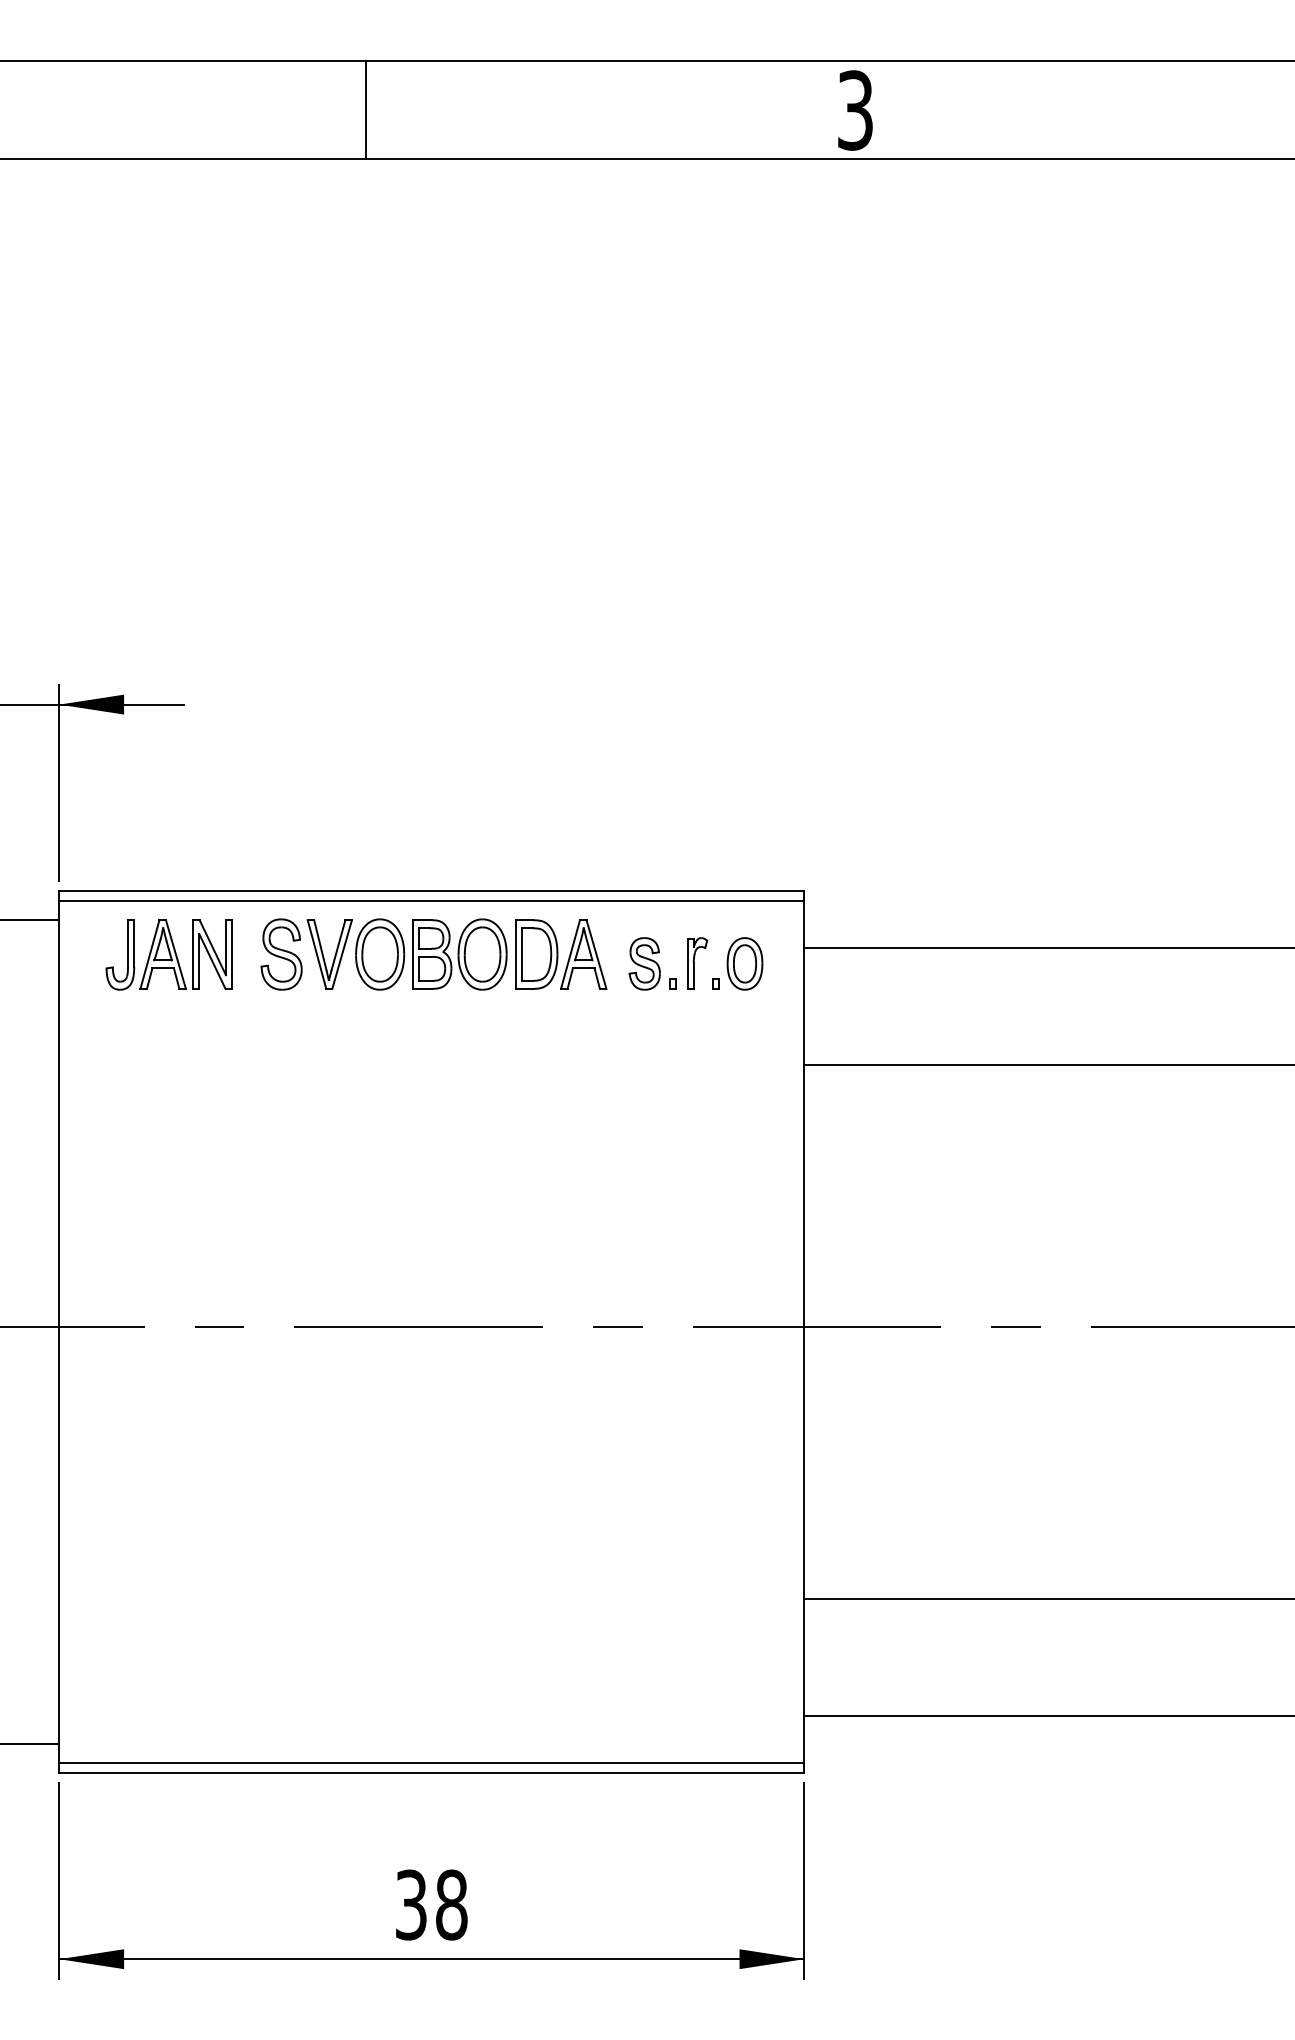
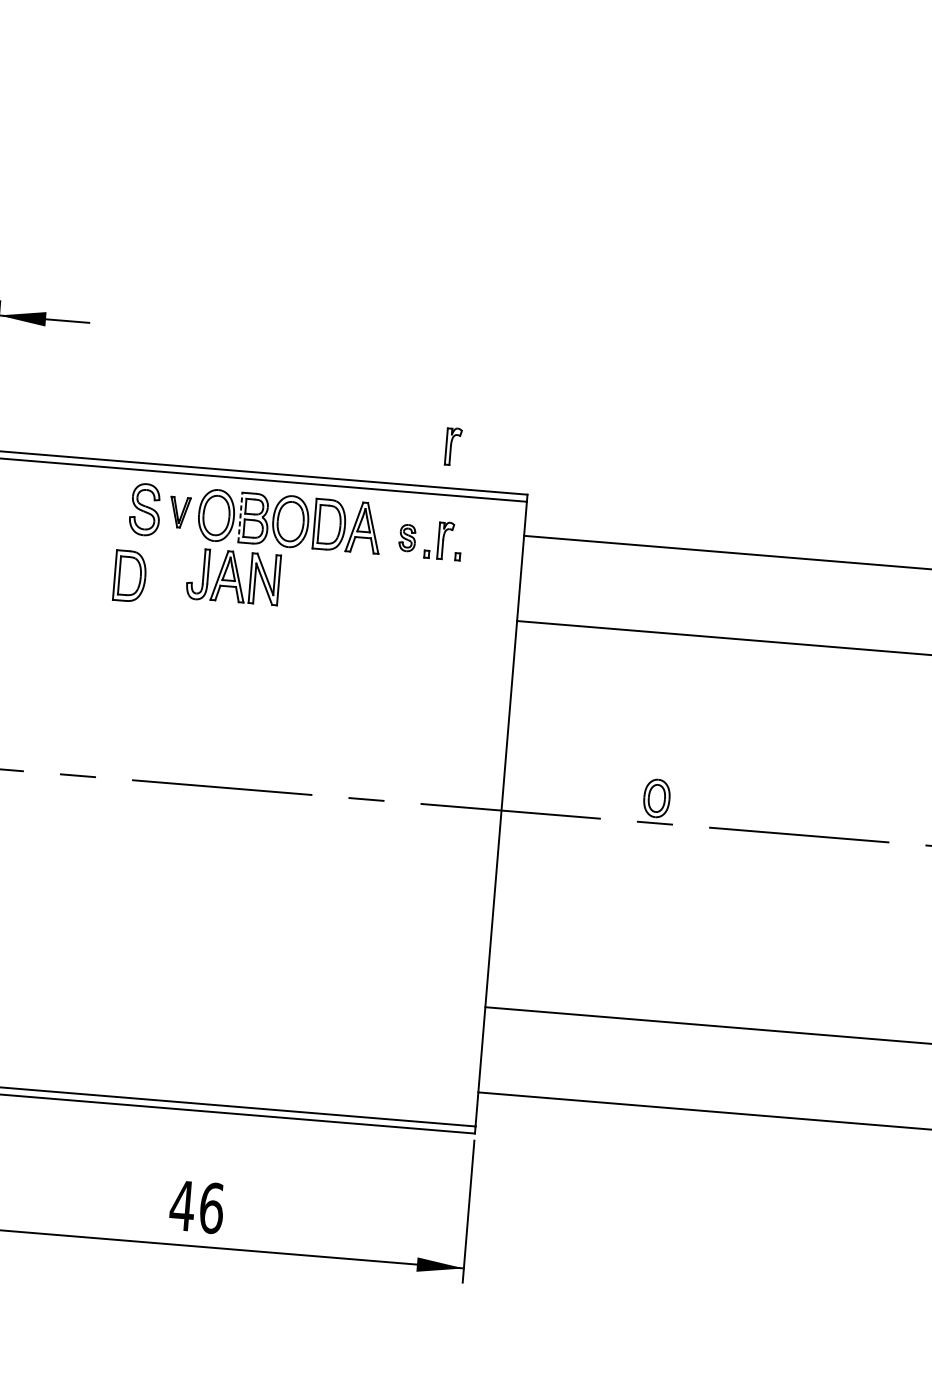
part: (697, 833) -> (453, 446), added
part: (168, 954) -> (232, 576), moved
part: (329, 954) -> (179, 512), size x0.6
line: (413, 954) -> (240, 517), solid -> dashed
part: (644, 963) -> (407, 537), size x0.7
part: (744, 963) -> (656, 798), moved
part: (268, 1047) -> (130, 576), added
text: (431, 1904) -> (197, 1206), 38 -> 46

